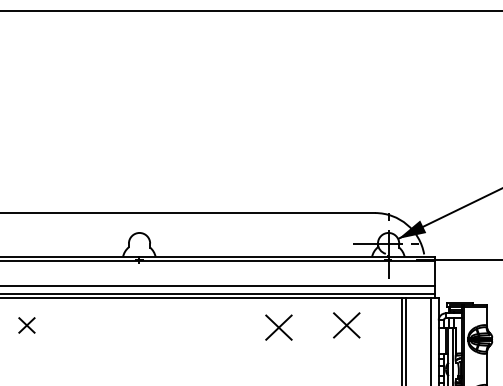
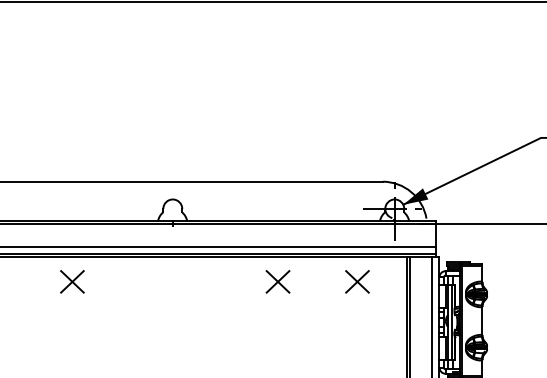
part: (26, 324) -> (72, 281), size x1.67
part: (278, 327) -> (277, 281), moved

